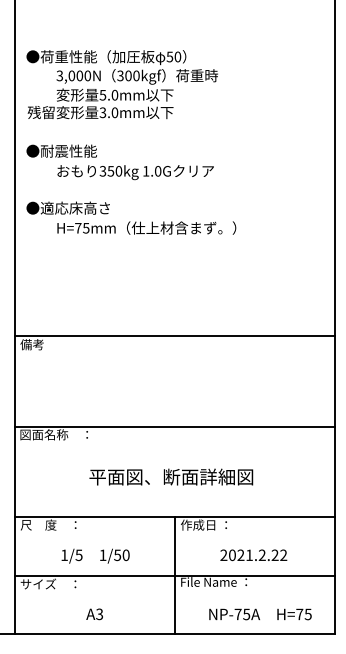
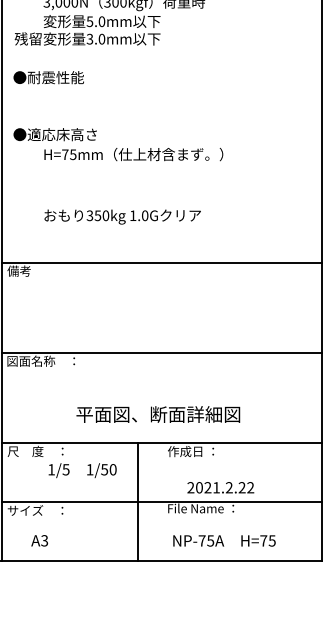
text: (135, 172) -> (122, 216), moved
text: (171, 476) -> (158, 413), moved
text: (95, 555) -> (82, 469), moved
text: (253, 555) -> (220, 487), moved
line: (175, 575) -> (138, 501), moved
text: (94, 614) -> (39, 540), moved
text: (260, 614) -> (224, 540), moved

